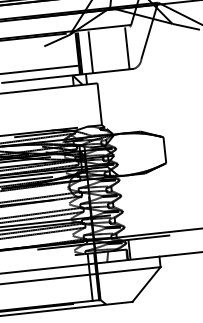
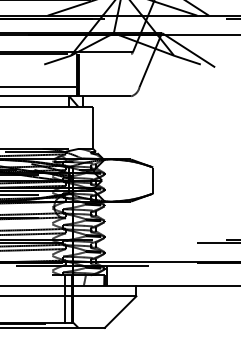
line: (127, 48) -> (126, 75), removed
line: (90, 52) -> (89, 75), removed

